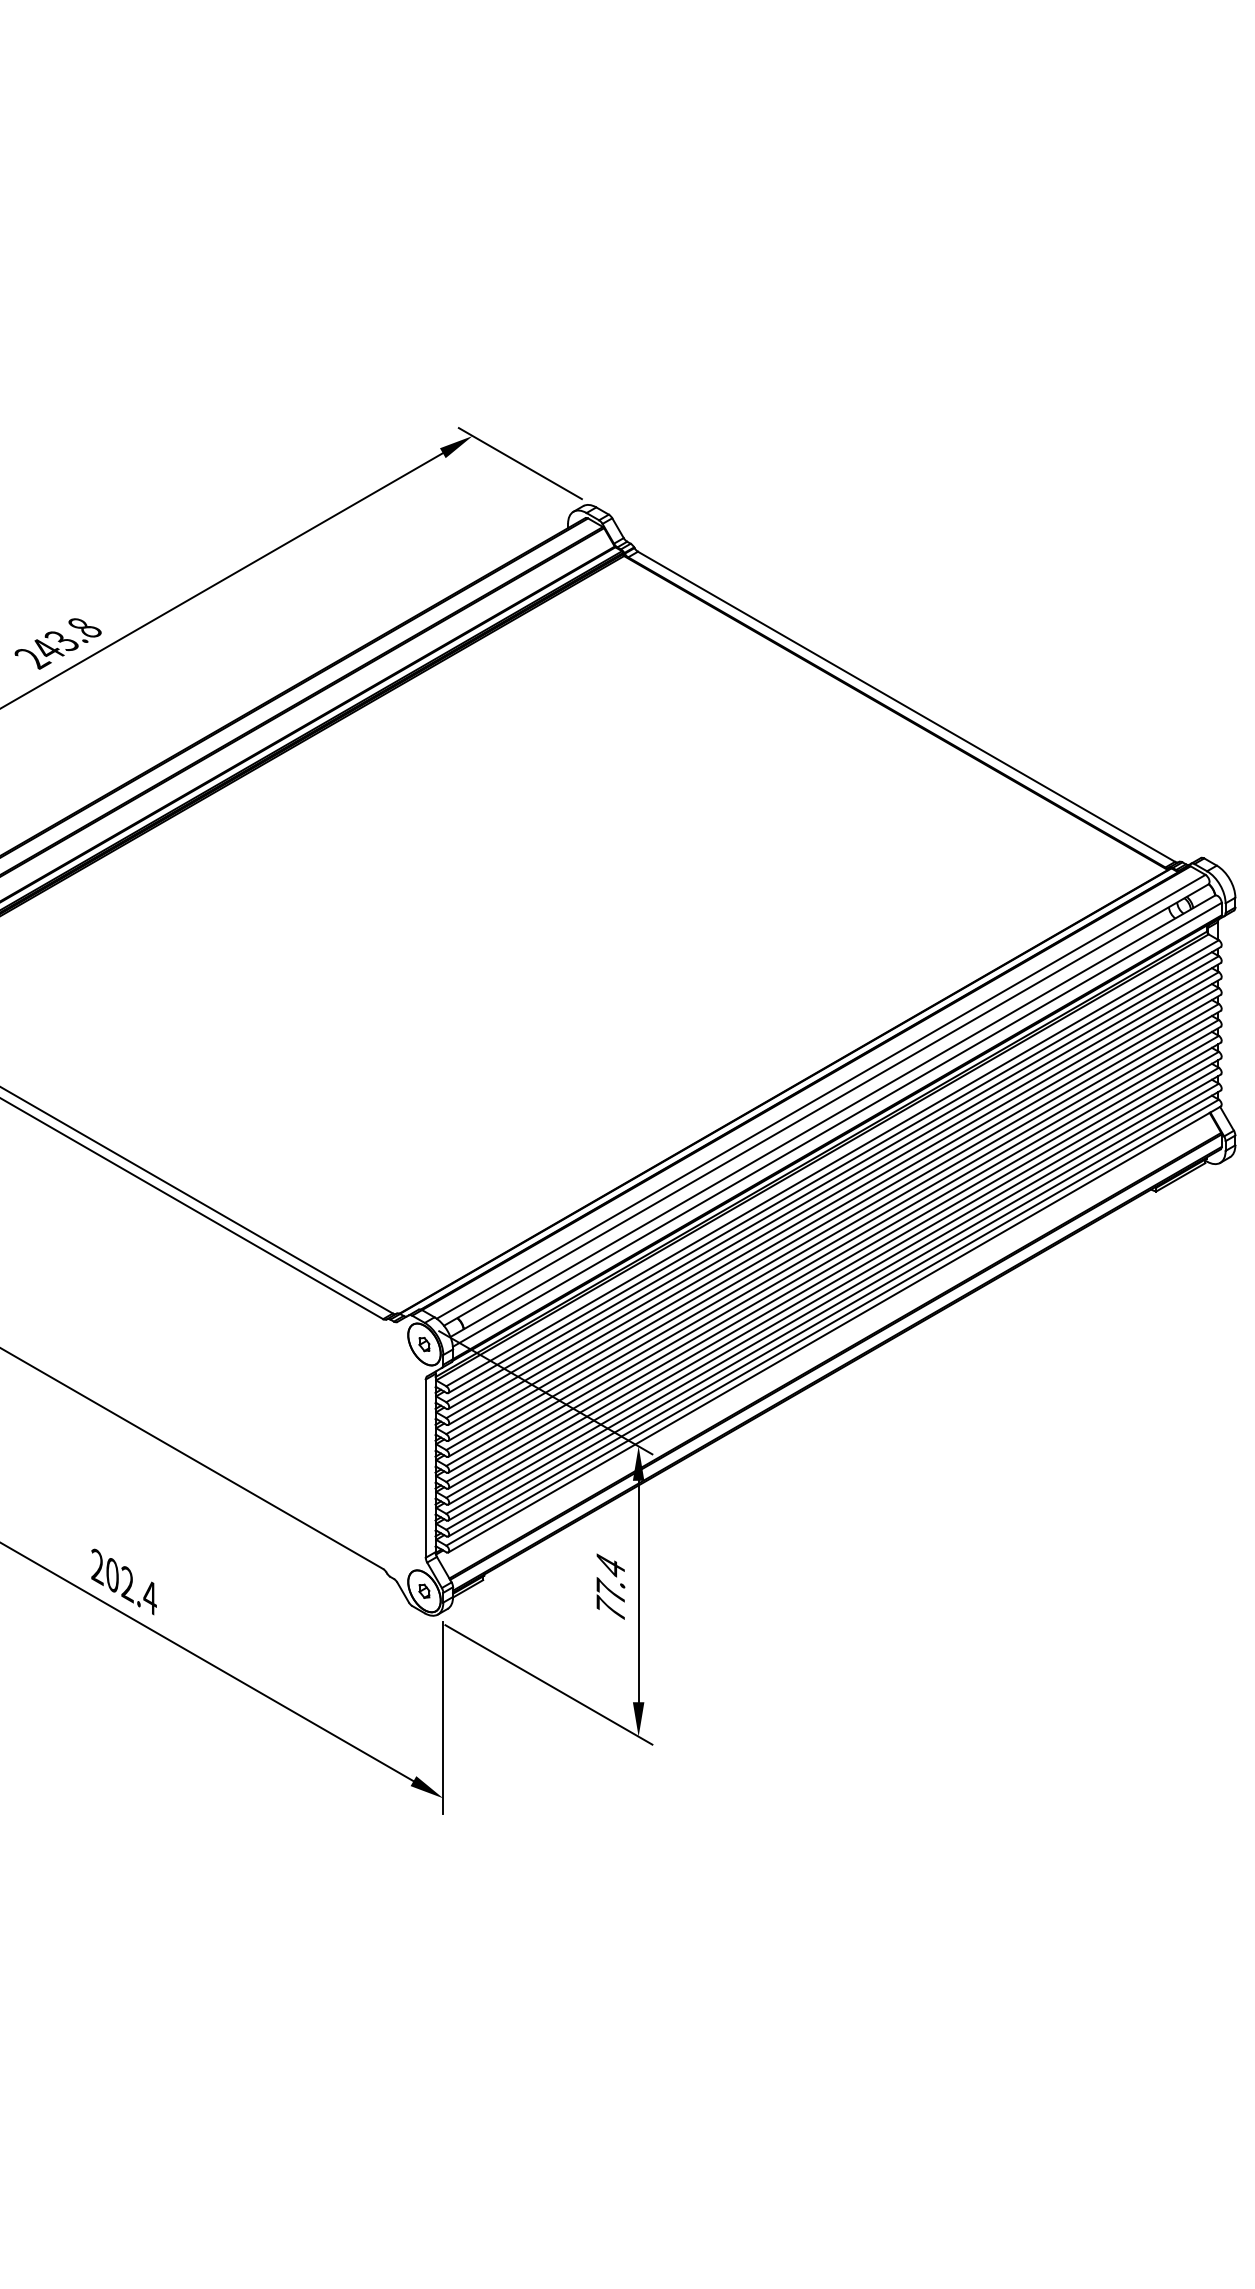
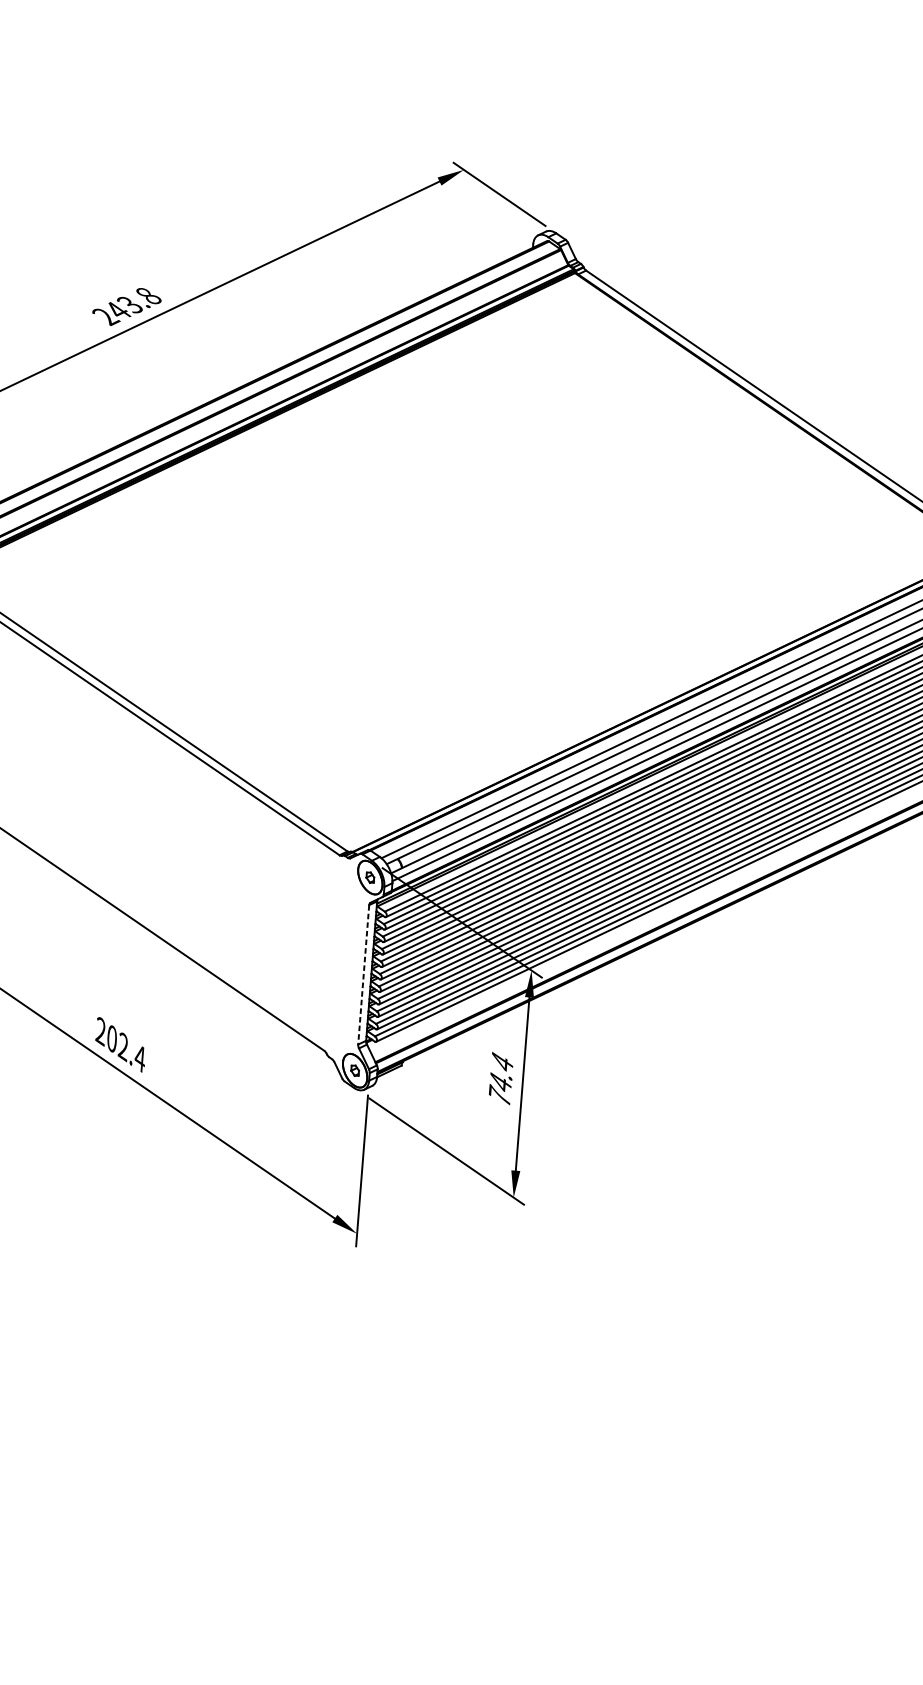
line: (425, 1469) -> (363, 975), solid -> dashed
text: (610, 1590) -> (500, 1081), 77.4 -> 74.4

